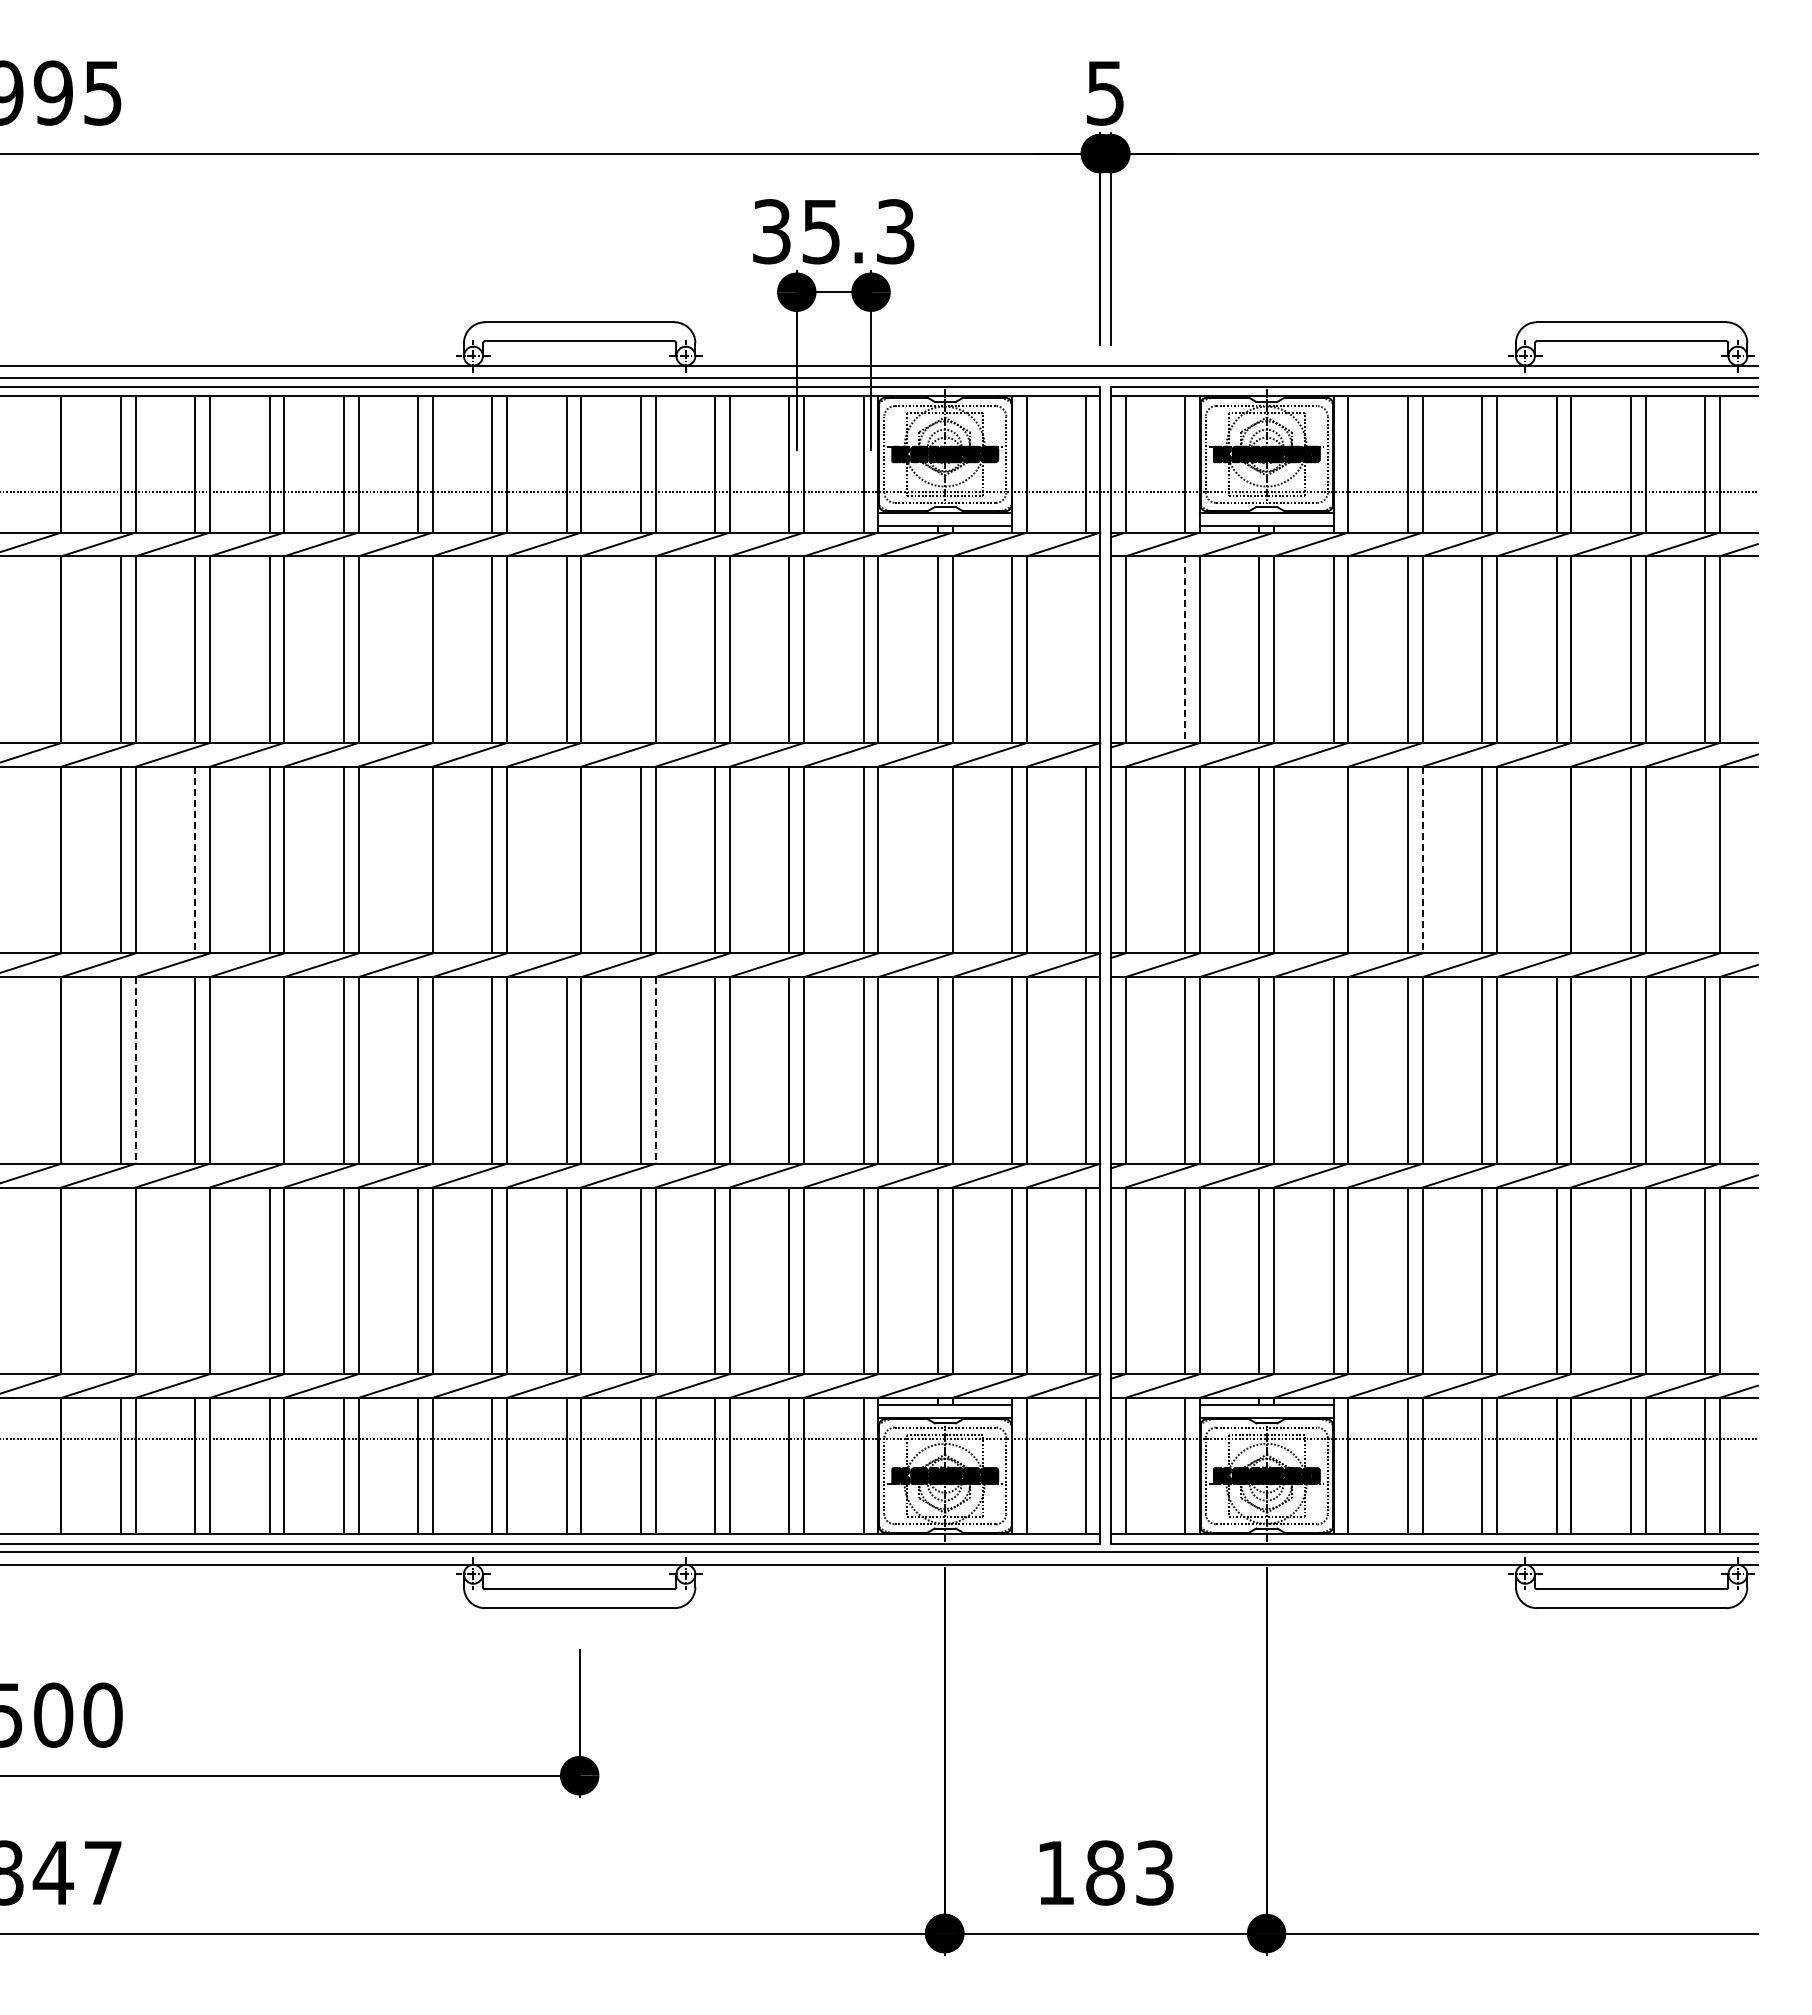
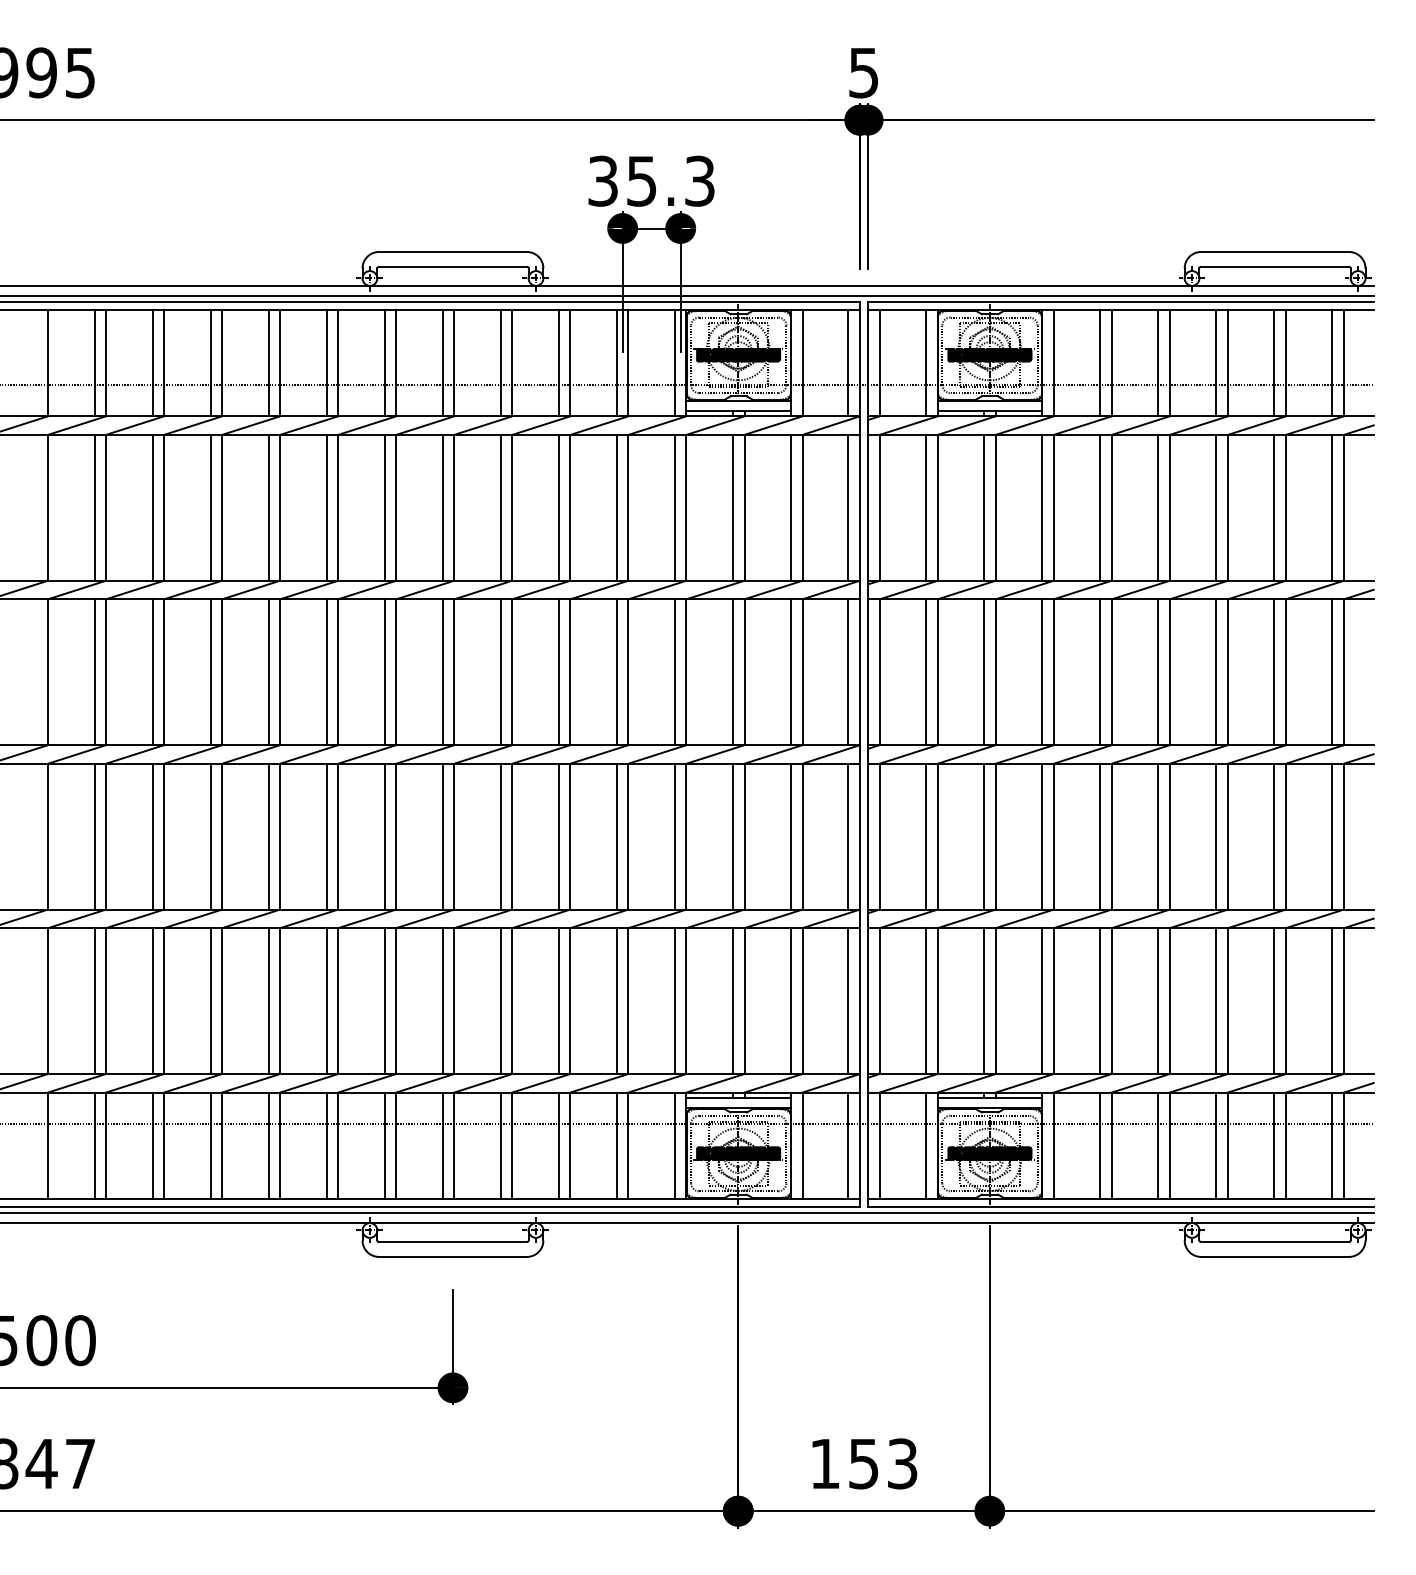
line: (418, 649) -> (327, 507), added
line: (640, 649) -> (500, 507), added
line: (1085, 649) -> (848, 507), added
line: (1185, 650) -> (926, 508), dashed -> solid
line: (418, 859) -> (327, 671), added
line: (566, 859) -> (442, 671), added
line: (937, 859) -> (732, 671), added
line: (1333, 859) -> (1042, 671), added
line: (1556, 859) -> (1216, 671), added
line: (1705, 859) -> (1332, 671), added
line: (195, 860) -> (152, 672), dashed -> solid
line: (1422, 860) -> (1111, 672), dashed -> solid
line: (135, 1070) -> (105, 836), dashed -> solid
line: (269, 1070) -> (210, 836), added
line: (655, 1070) -> (512, 836), dashed -> solid
line: (121, 1280) -> (94, 1000), added
line: (195, 1280) -> (152, 1000), added
text: (1105, 1872) -> (863, 1463), 183 -> 153

